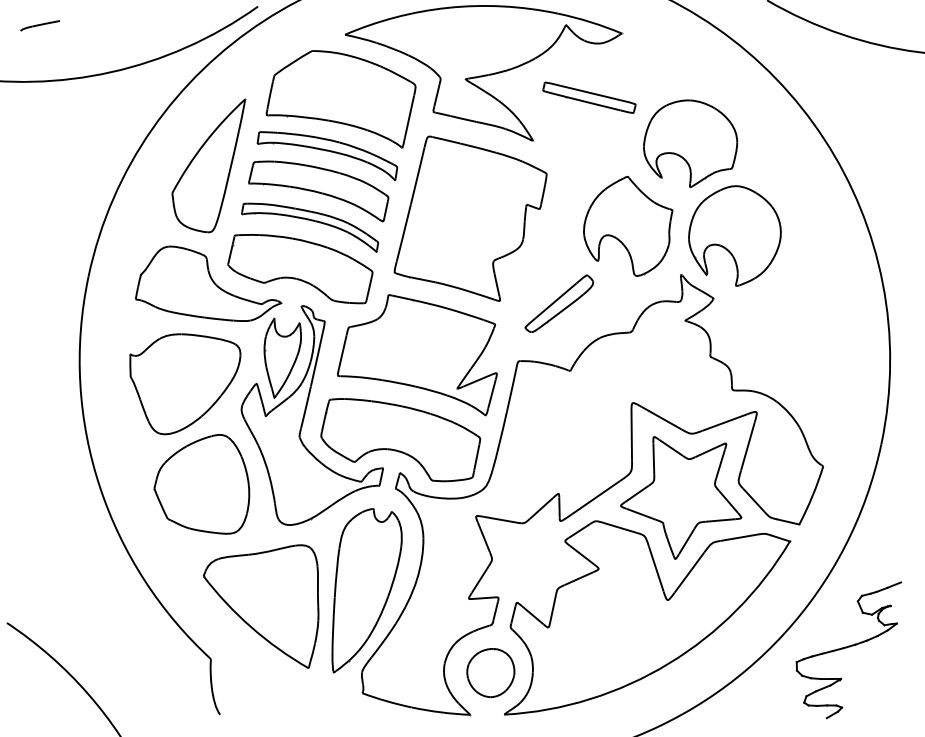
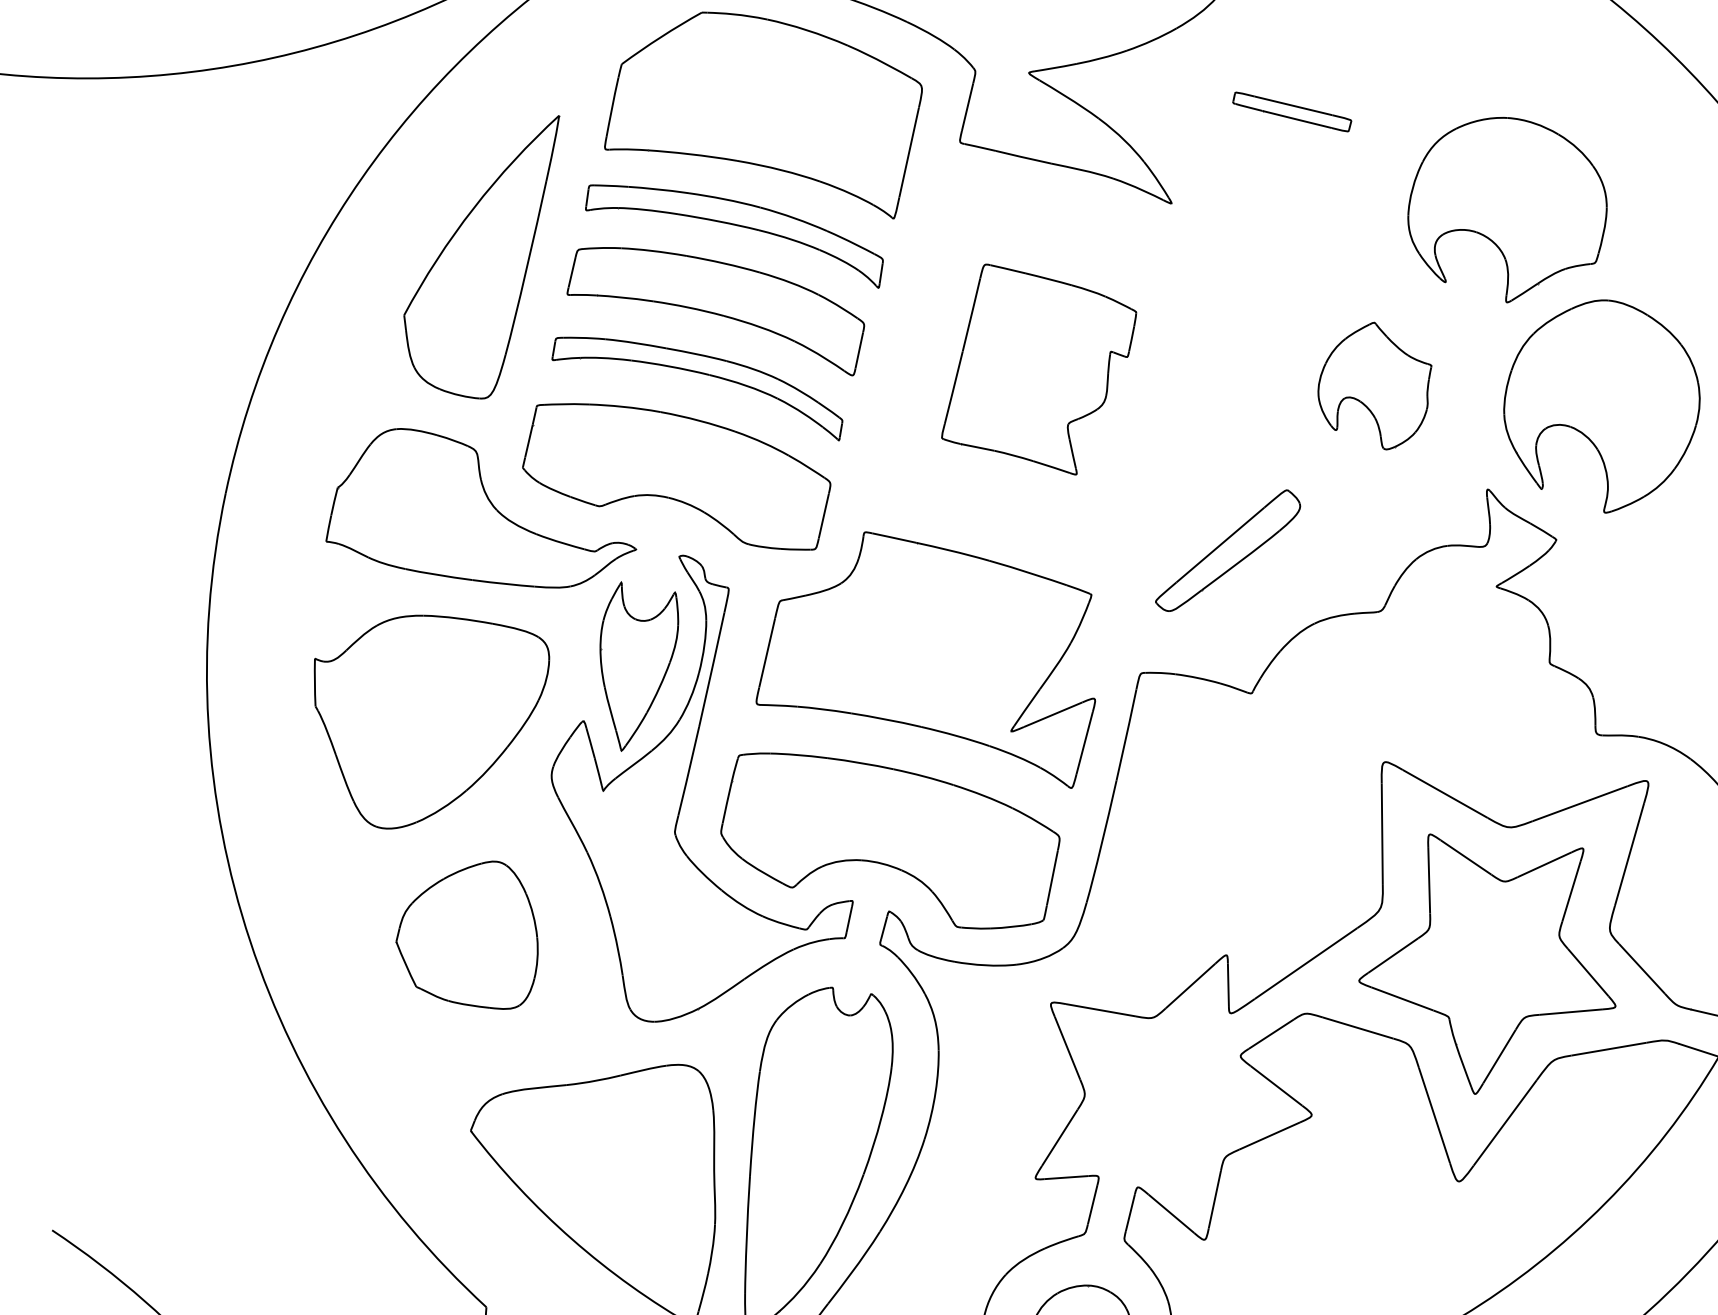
part: (589, 97) -> (1292, 111), size x0.6
part: (470, 218) -> (1038, 369), size x0.6
part: (628, 226) -> (1375, 386), size x0.6
part: (201, 484) -> (466, 935), size x0.7

